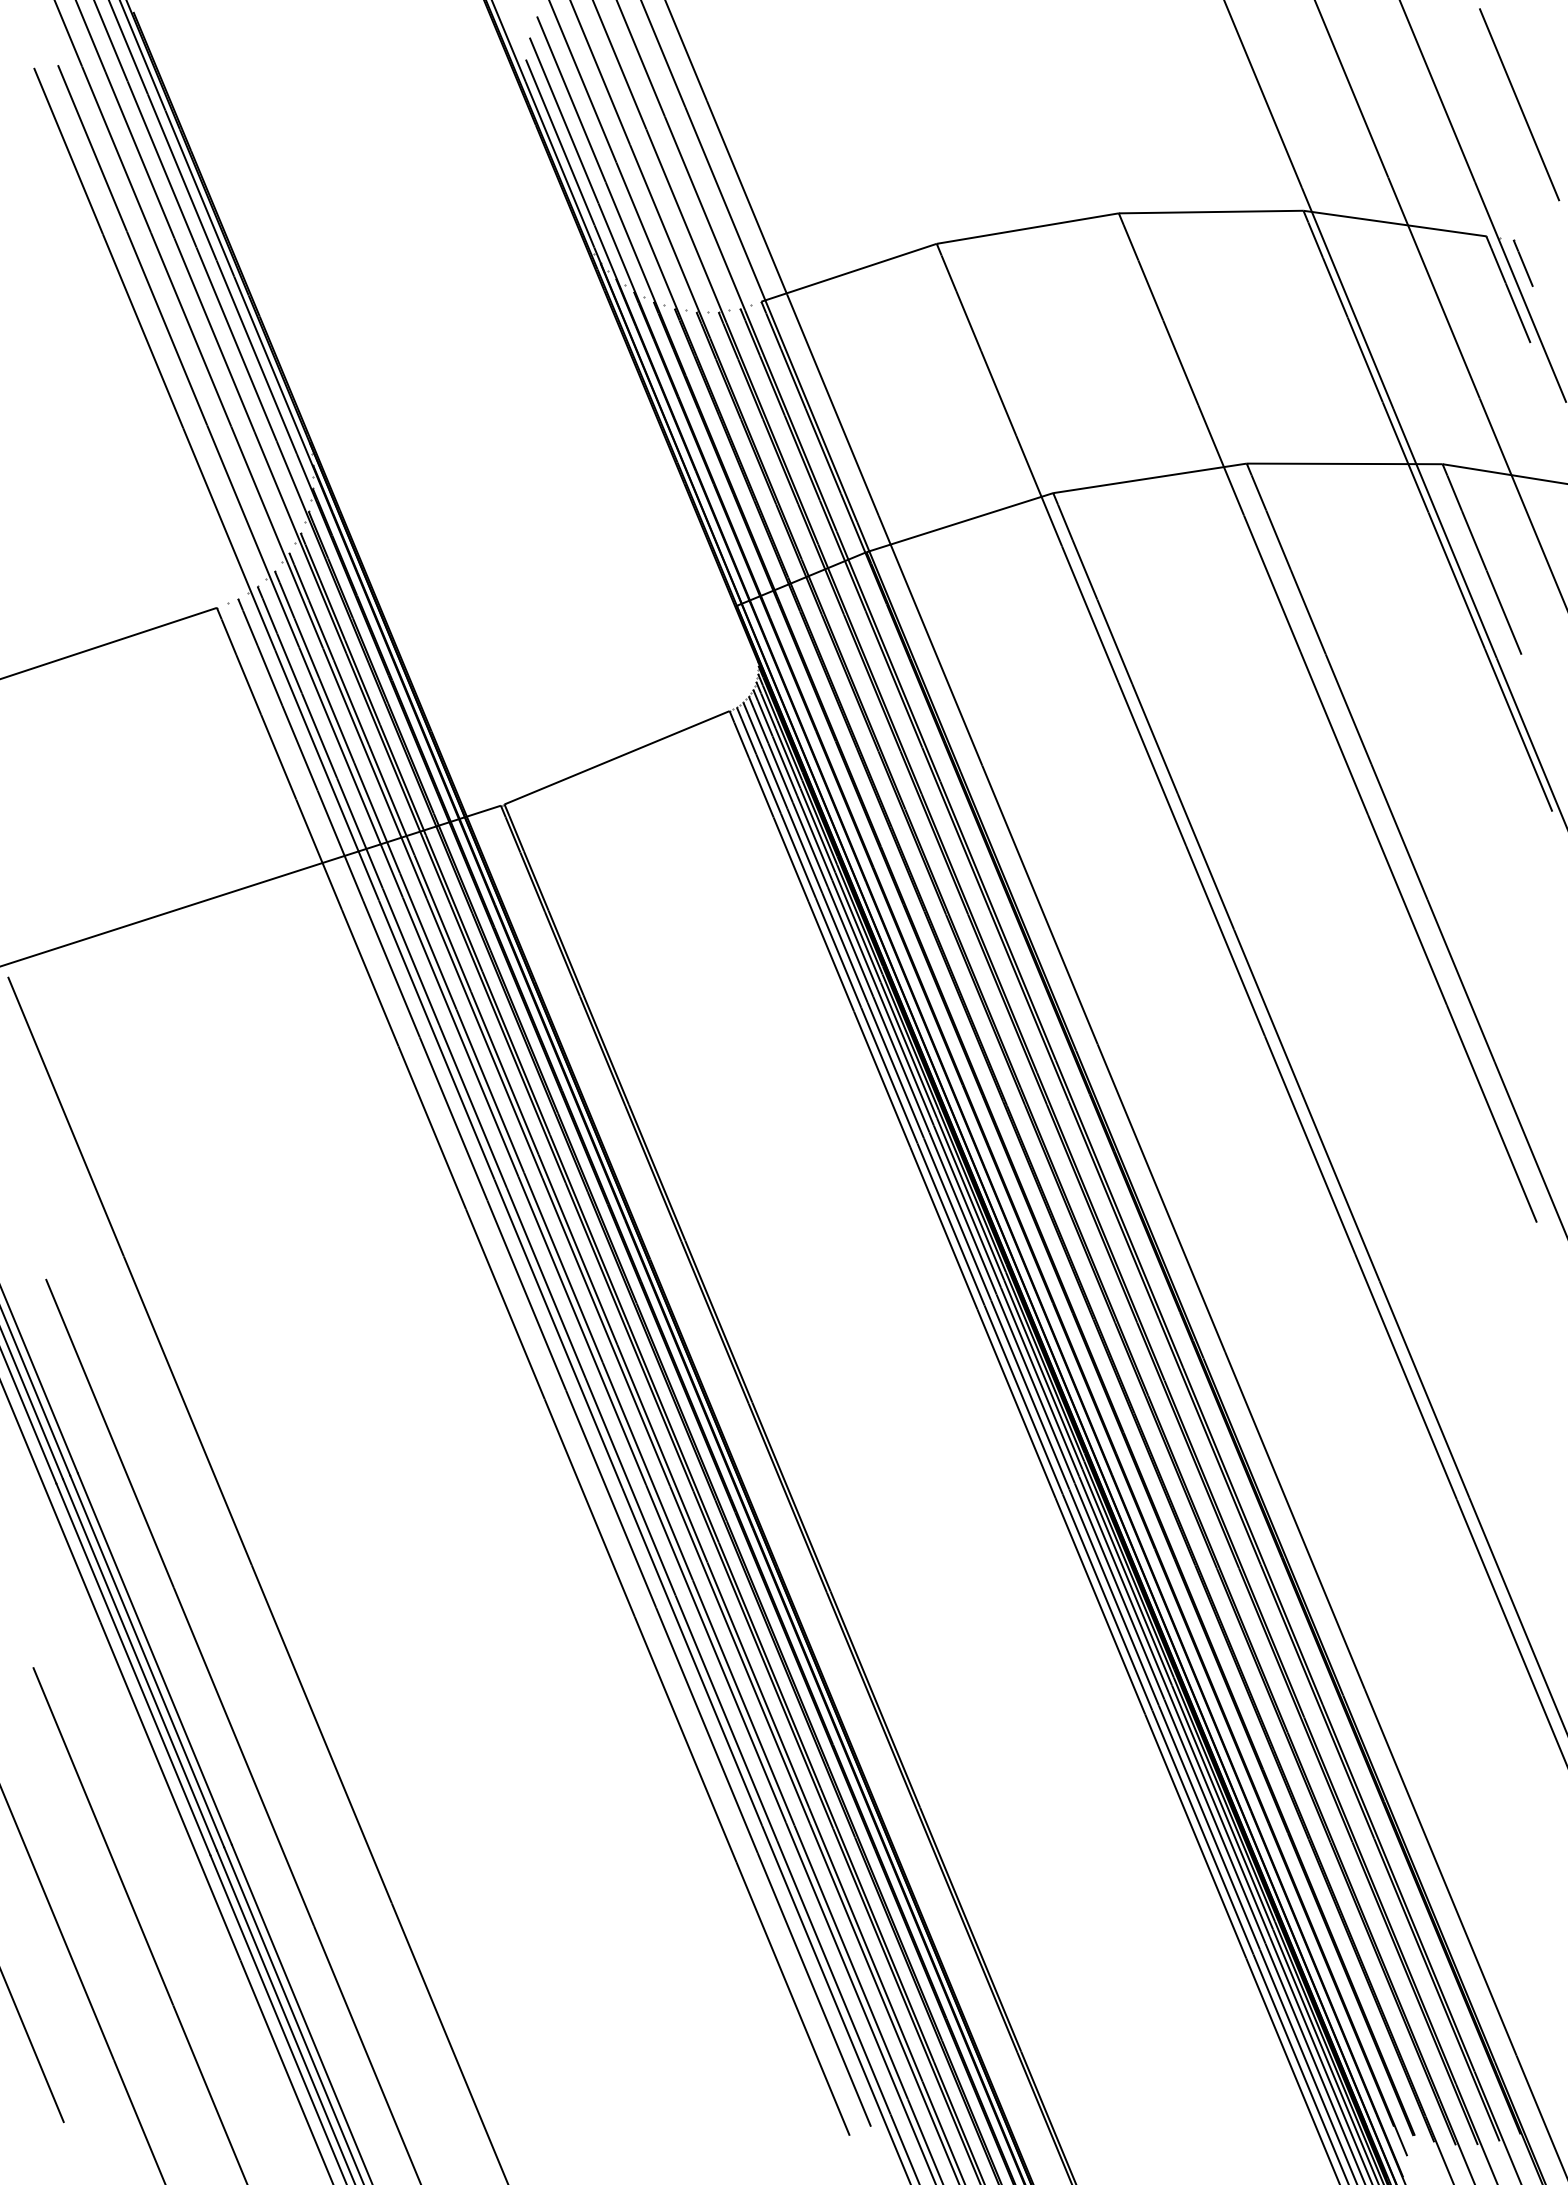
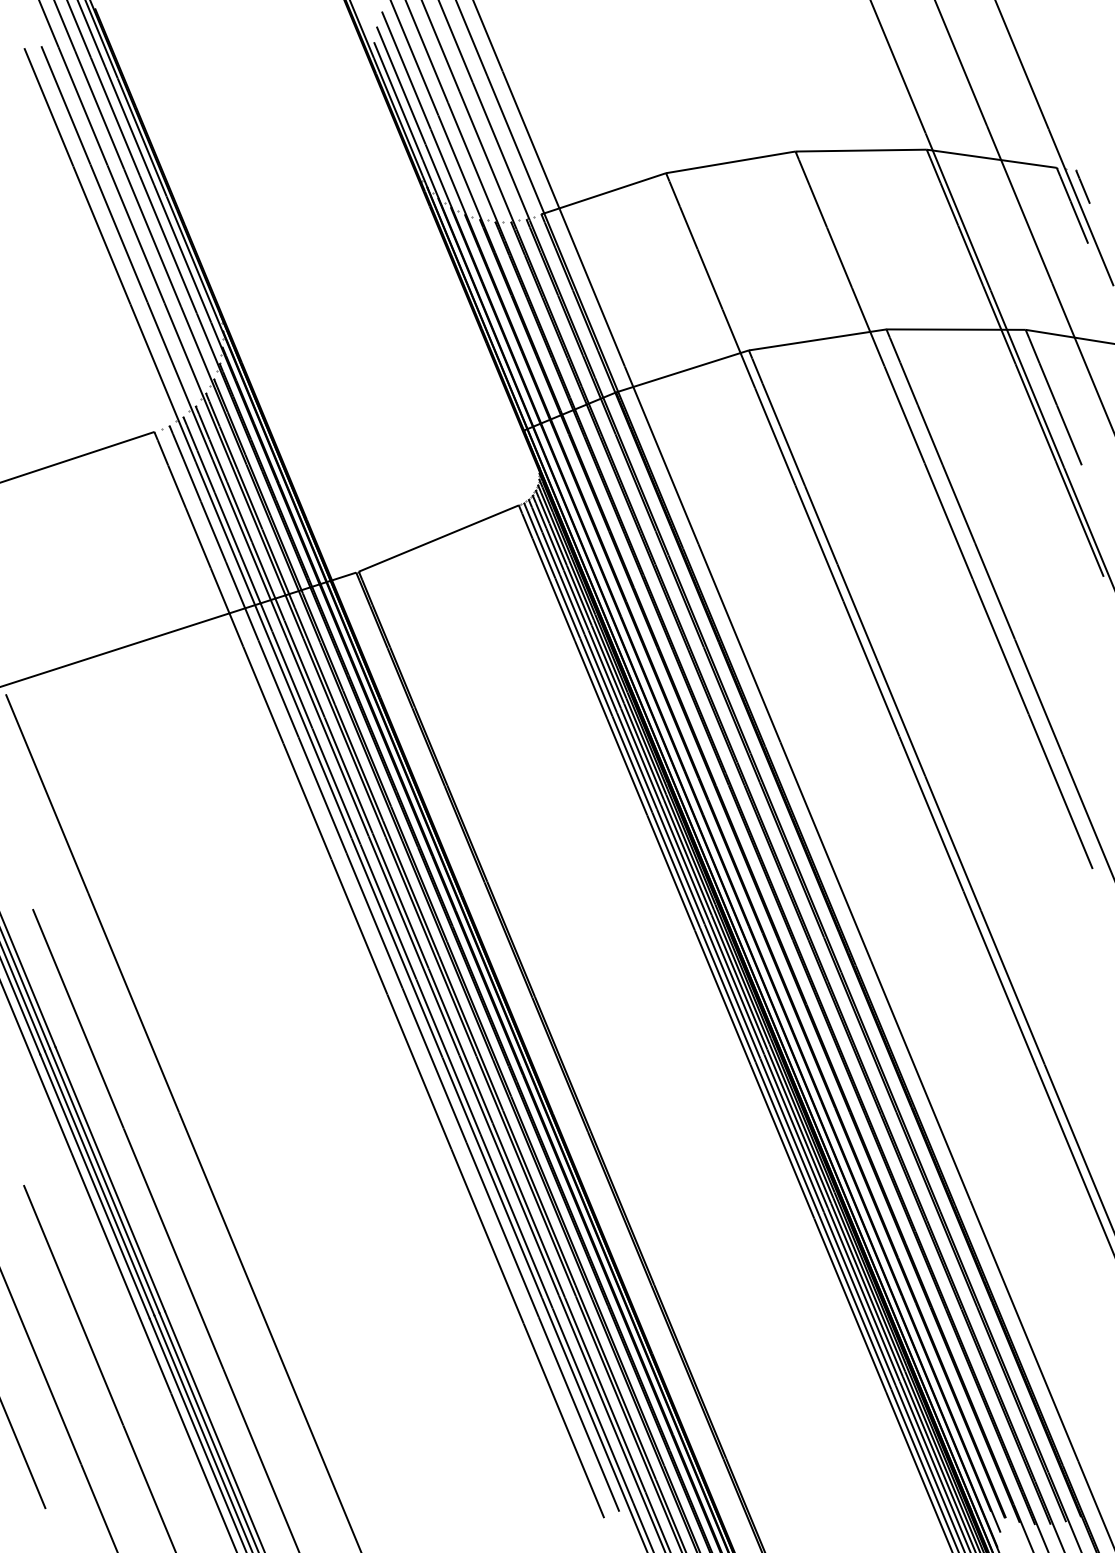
line: (1519, 103) -> (1080, 73), removed

